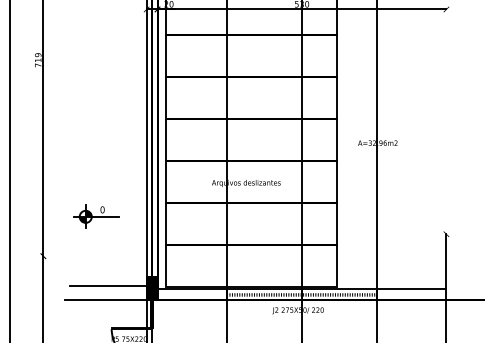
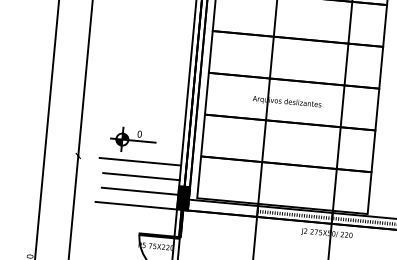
part: (96, 216) -> (133, 140), moved
line: (105, 256) -> (140, 161), added
line: (107, 270) -> (140, 176), added

